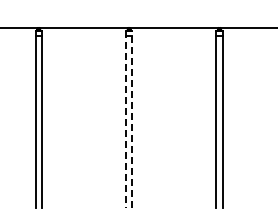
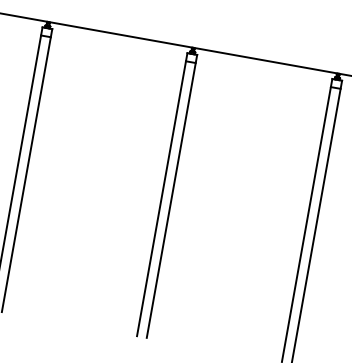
line: (132, 119) -> (172, 196), dashed -> solid
line: (126, 120) -> (162, 196), dashed -> solid

